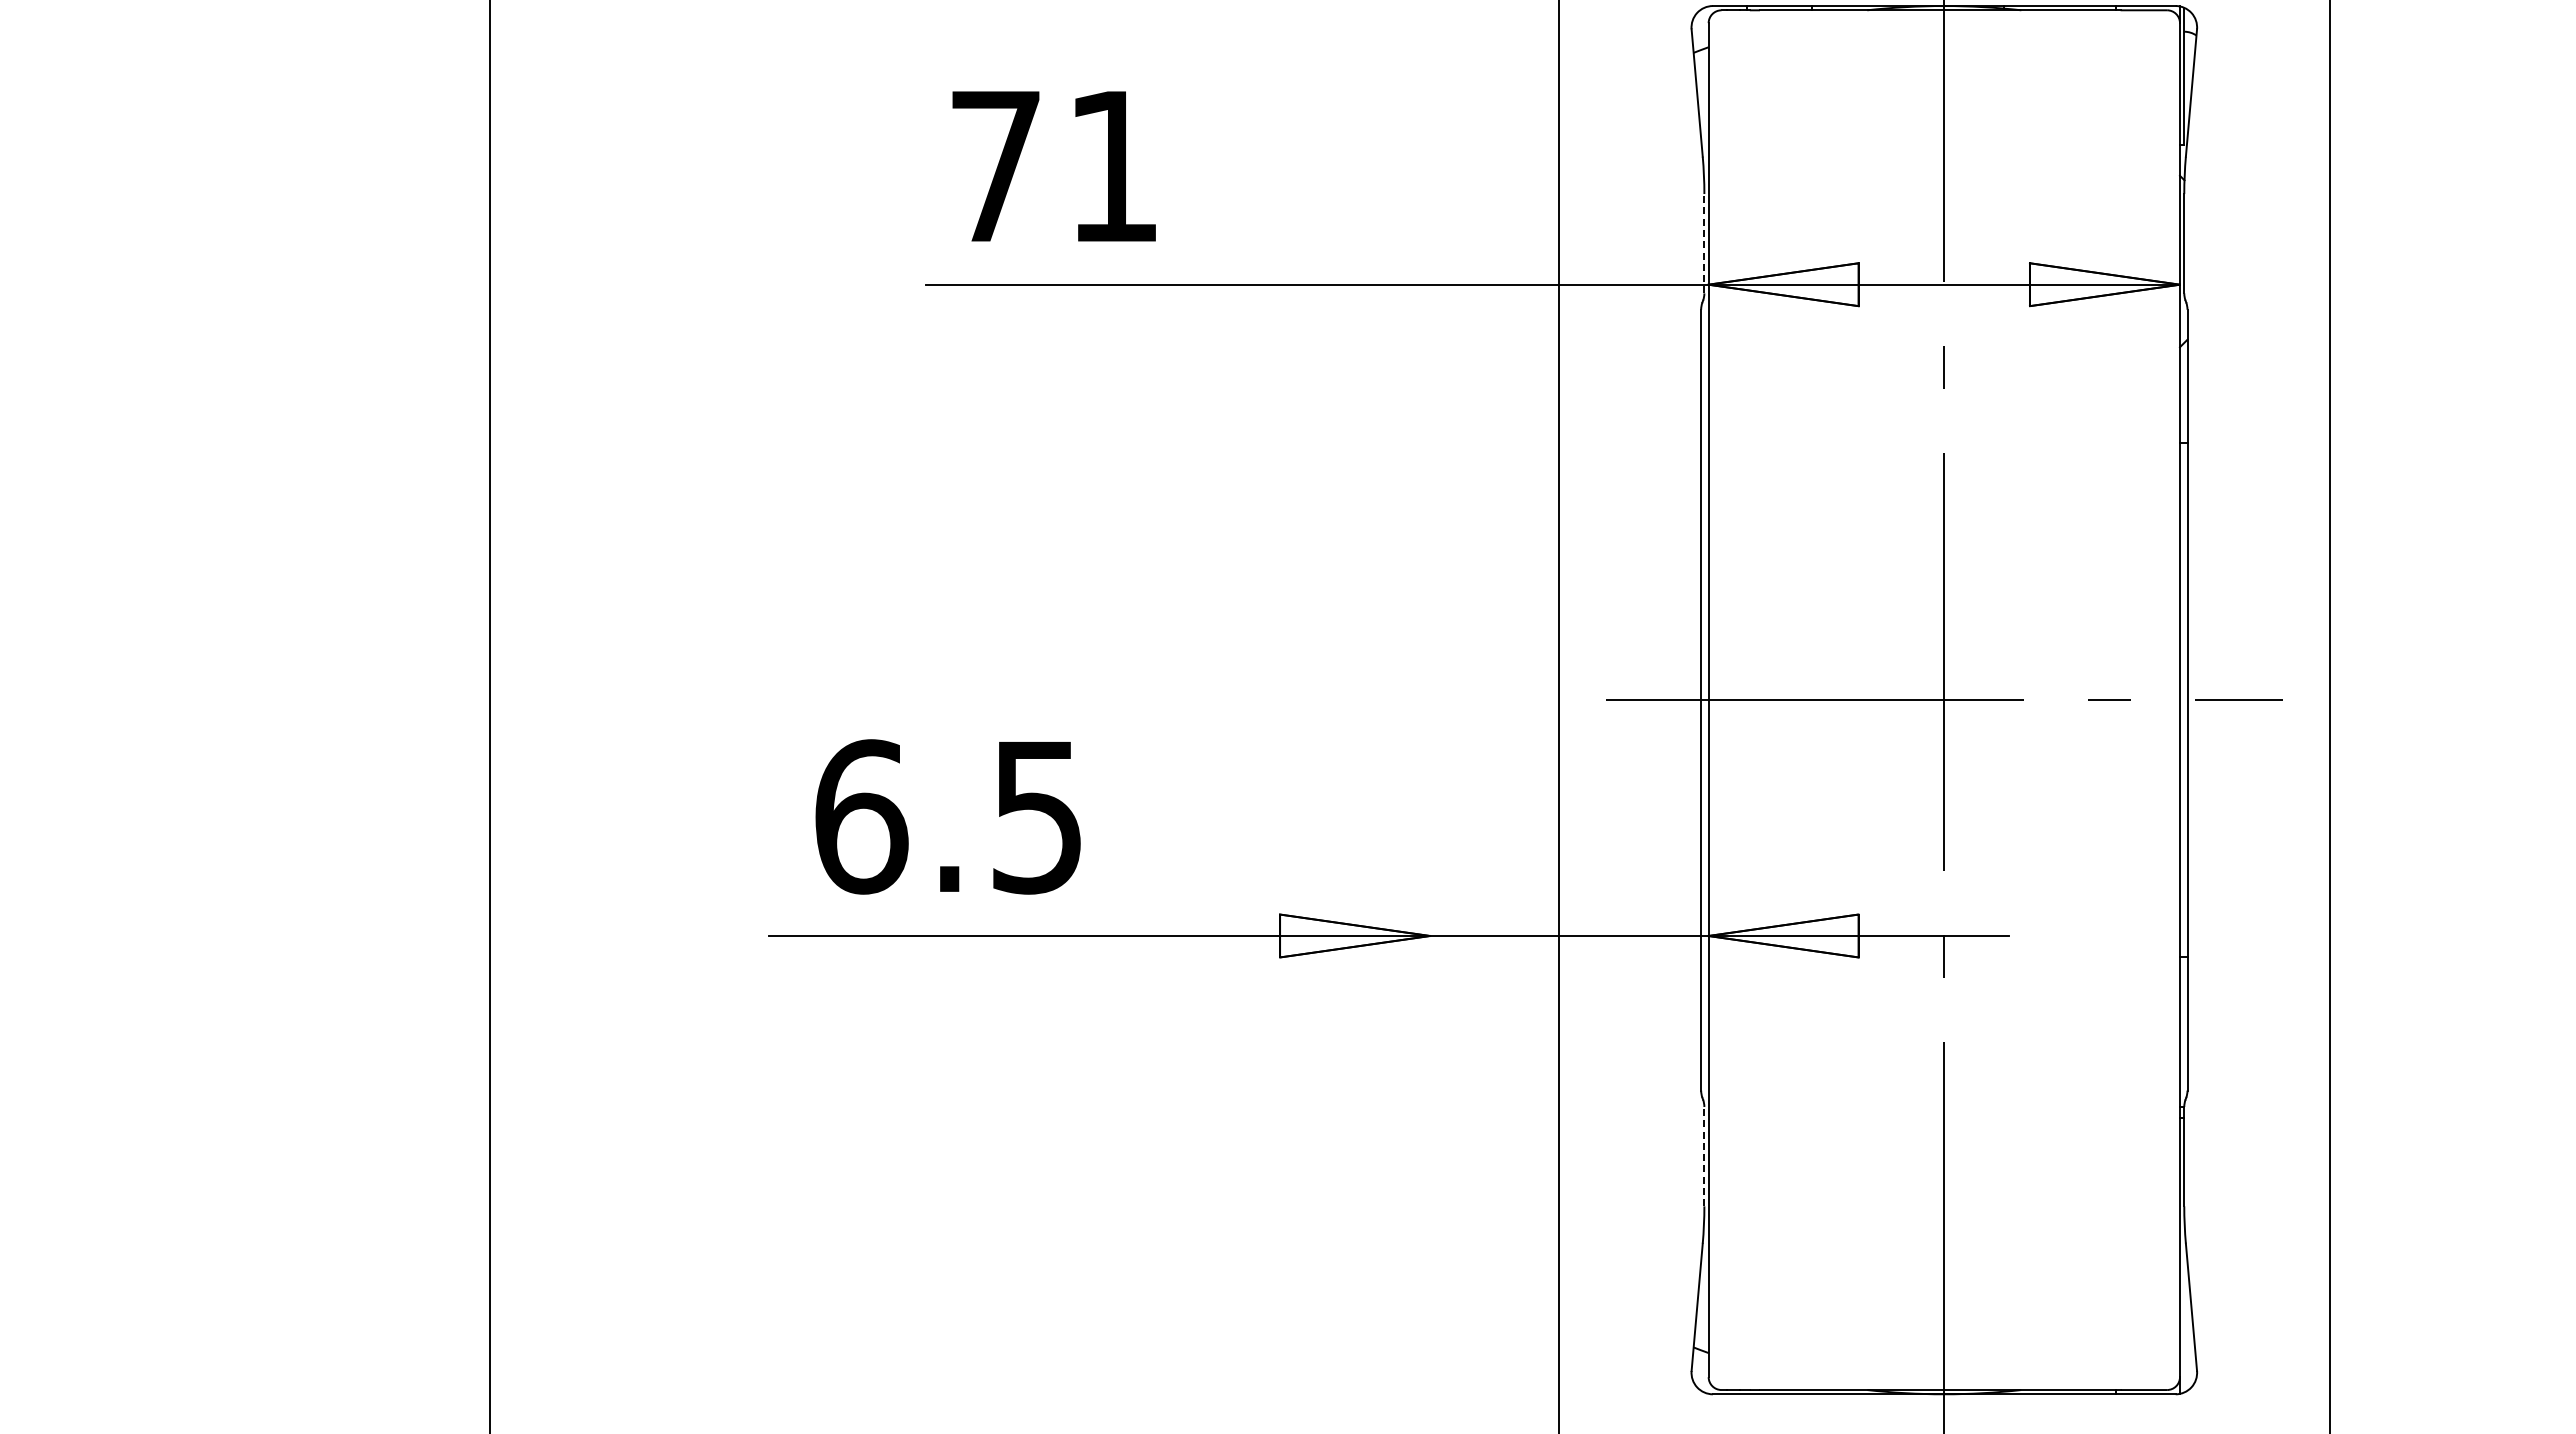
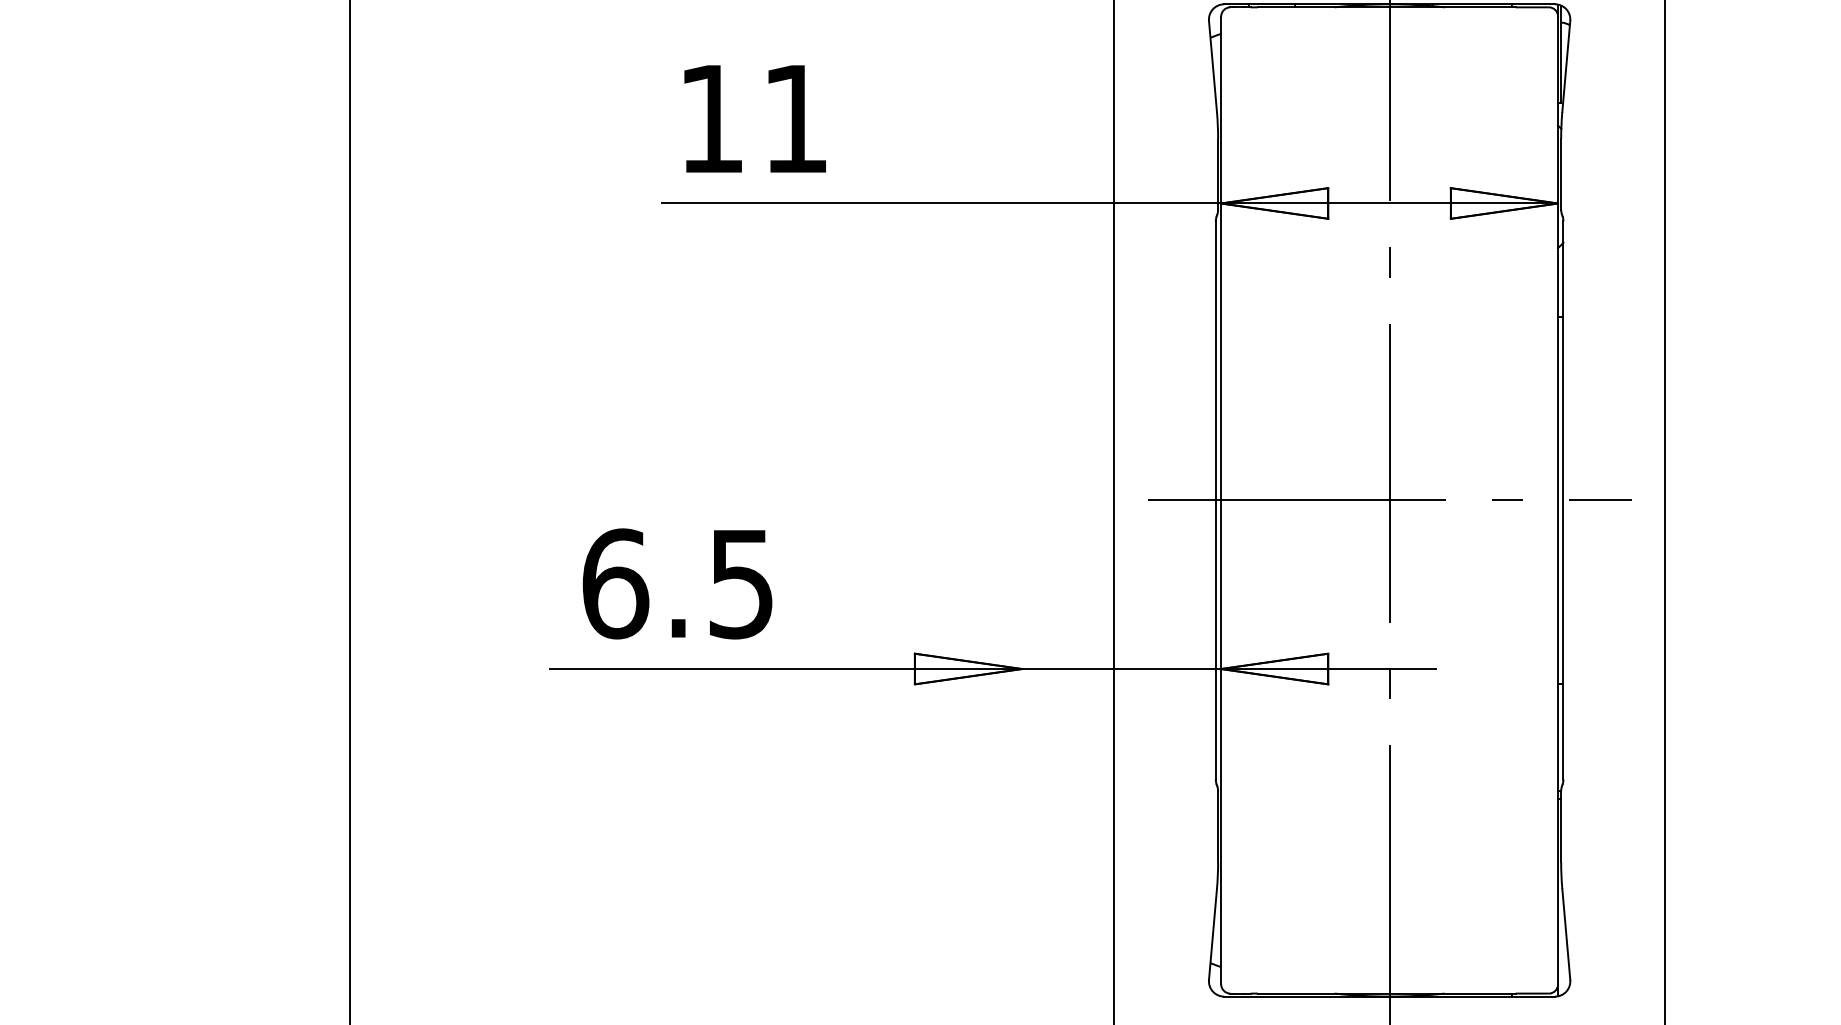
text: (995, 166) -> (711, 119), 71 -> 11
line: (1704, 243) -> (1218, 174), dashed -> solid
line: (1704, 1156) -> (1218, 826), dashed -> solid

